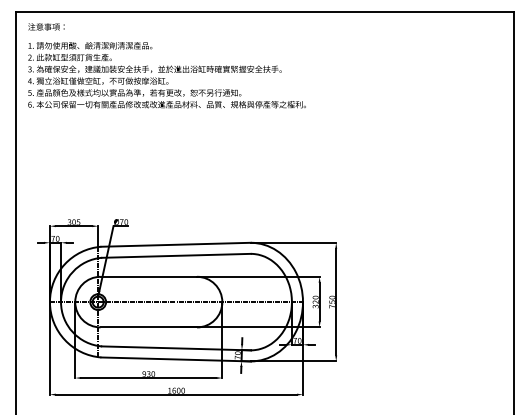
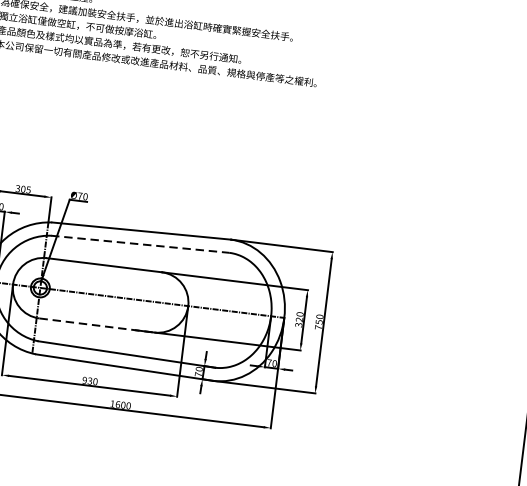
line: (176, 255) -> (140, 243), solid -> dashed
line: (149, 327) -> (97, 325), solid -> dashed

